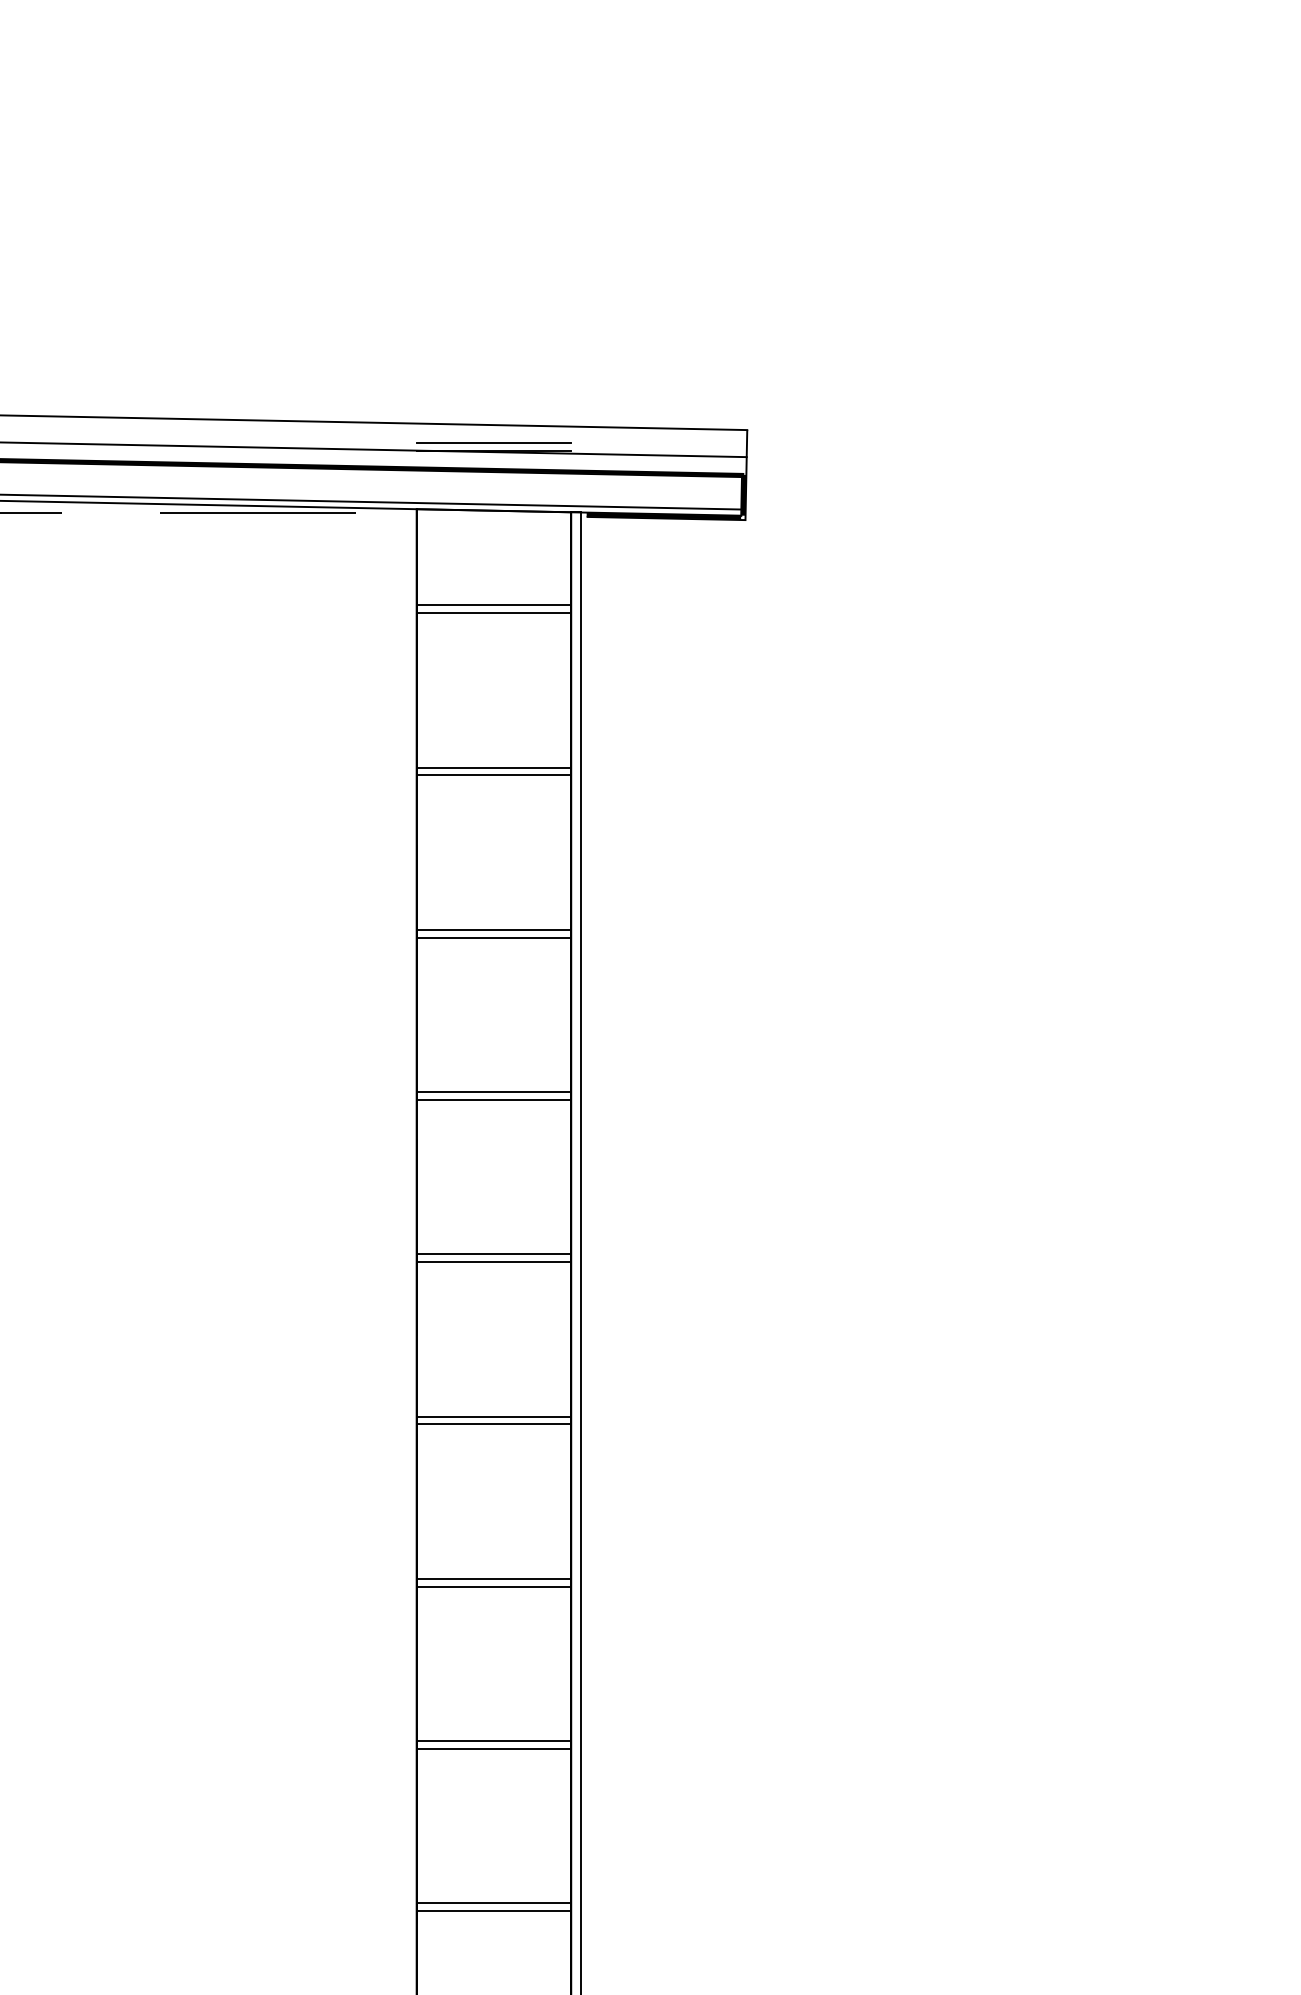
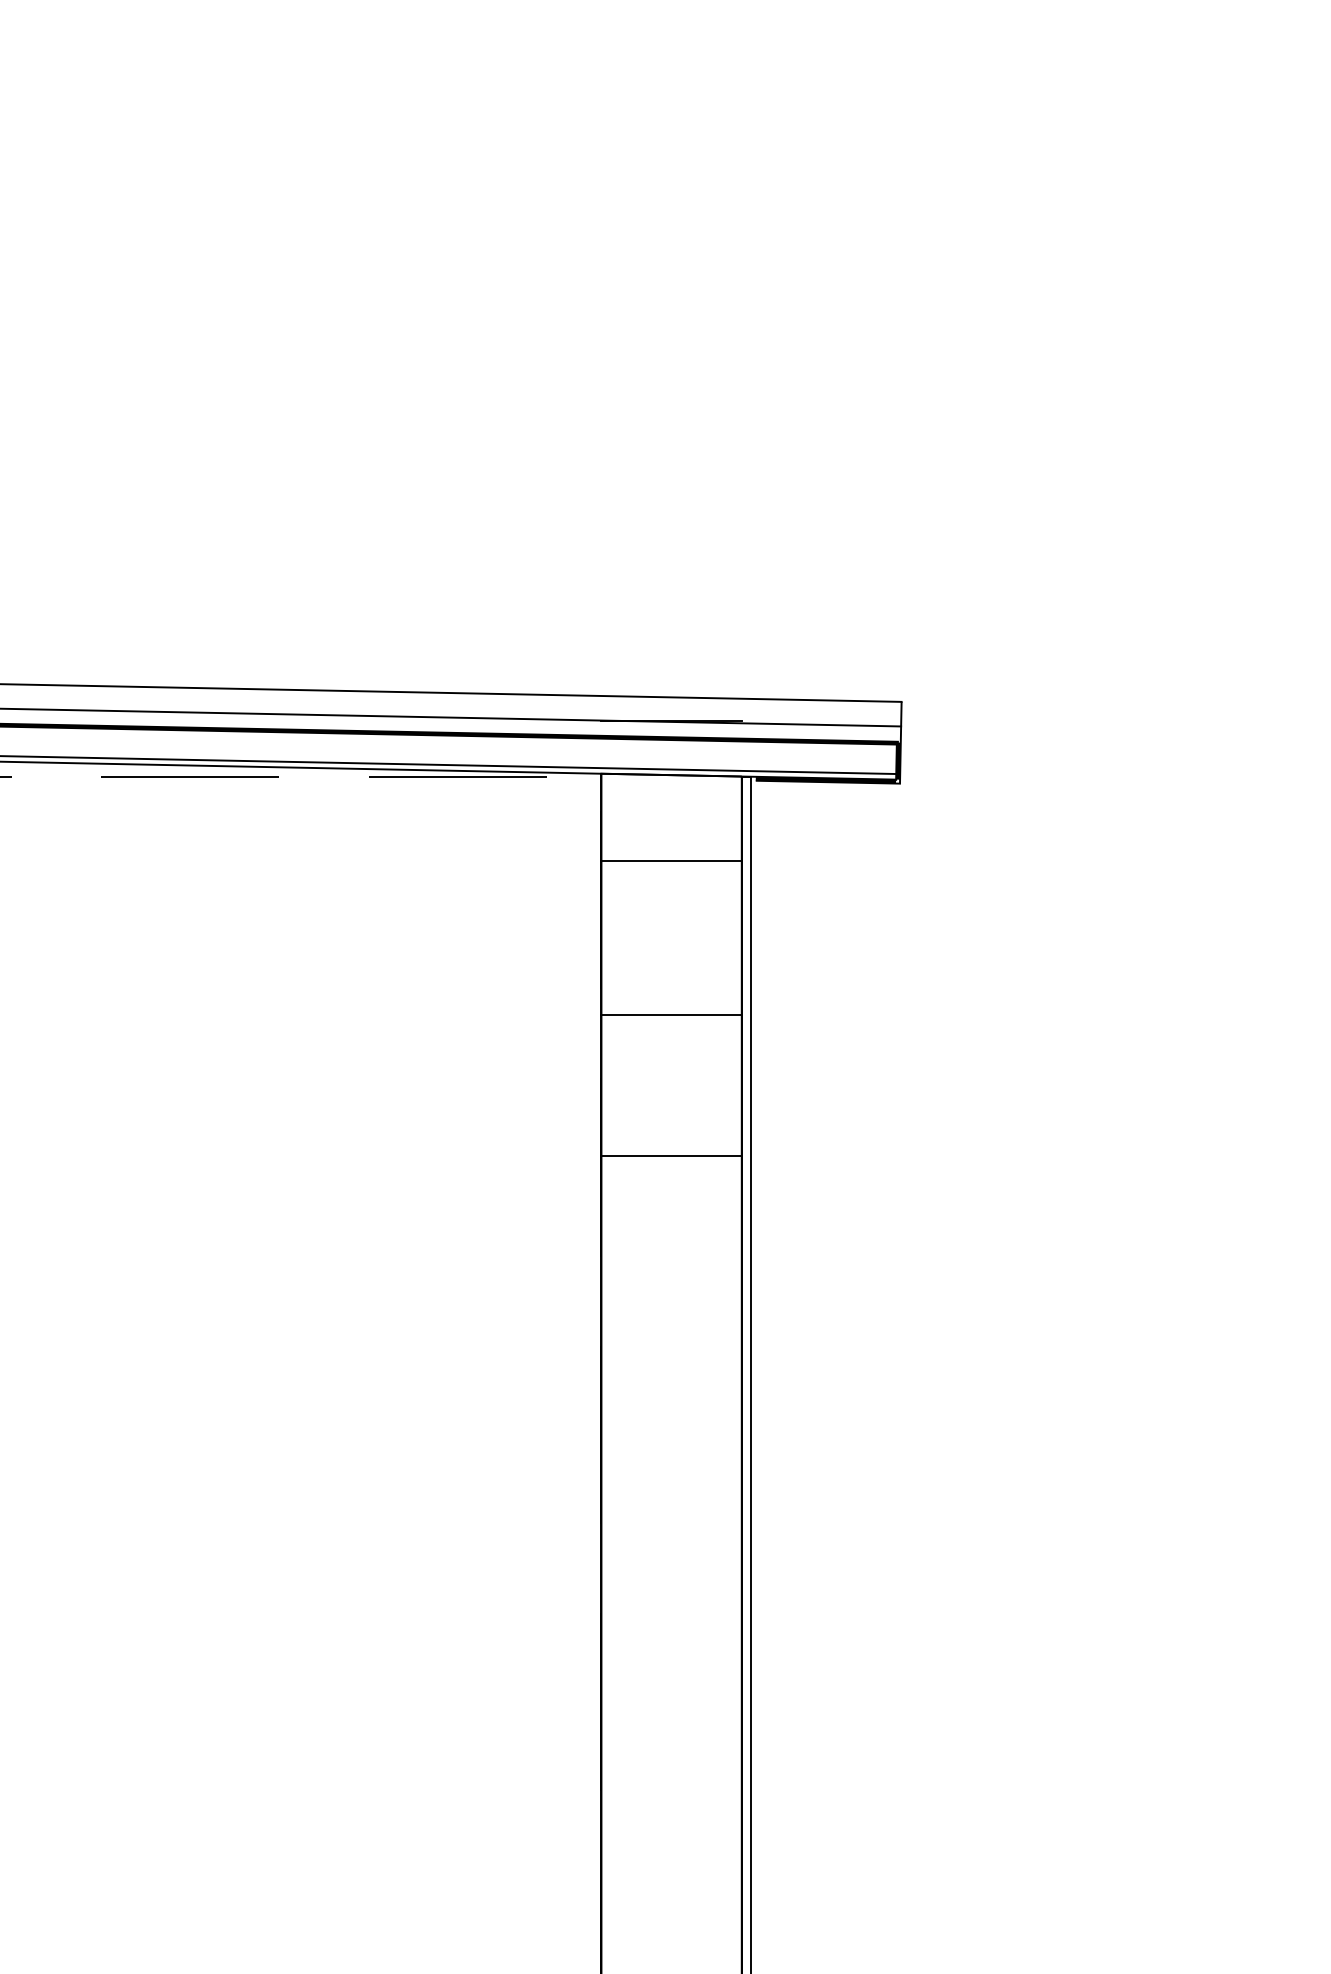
line: (493, 442) -> (671, 713), removed
line: (493, 612) -> (671, 867), removed
line: (493, 767) -> (671, 1008), removed
line: (493, 937) -> (671, 1162), removed
line: (493, 1091) -> (671, 1302), removed
line: (493, 1099) -> (671, 1309), removed
line: (493, 1254) -> (671, 1450), removed
line: (493, 1262) -> (671, 1457), removed
line: (493, 1416) -> (671, 1597), removed
line: (493, 1424) -> (671, 1604), removed
line: (493, 1578) -> (671, 1744), removed
line: (493, 1586) -> (671, 1751), removed
line: (493, 1741) -> (671, 1892), removed
line: (493, 1749) -> (671, 1899), removed

